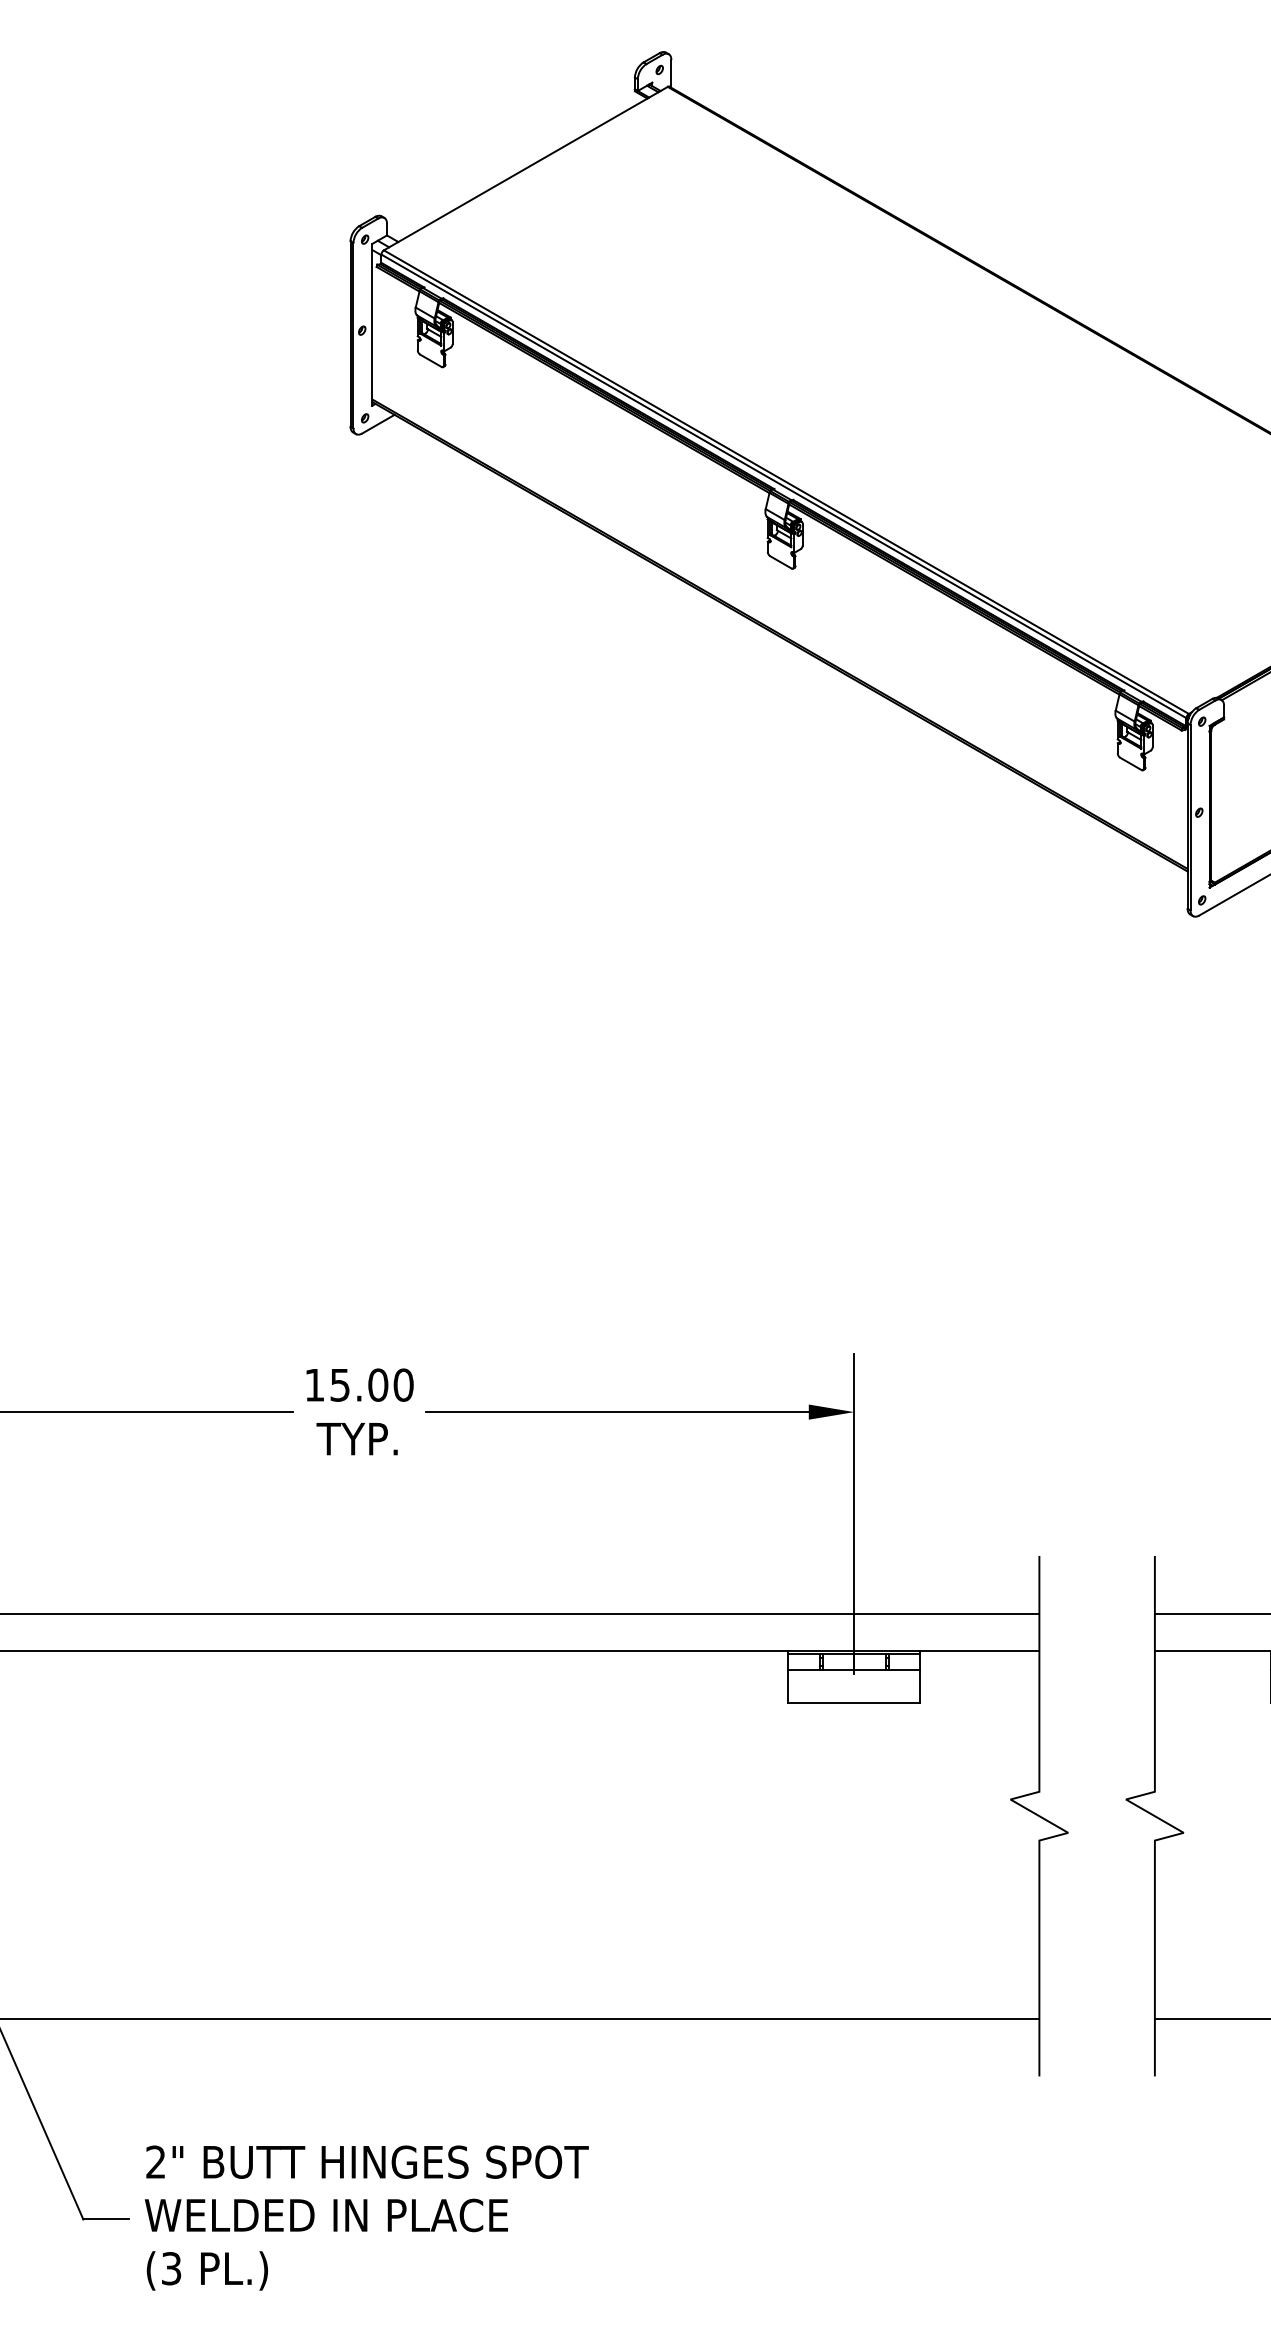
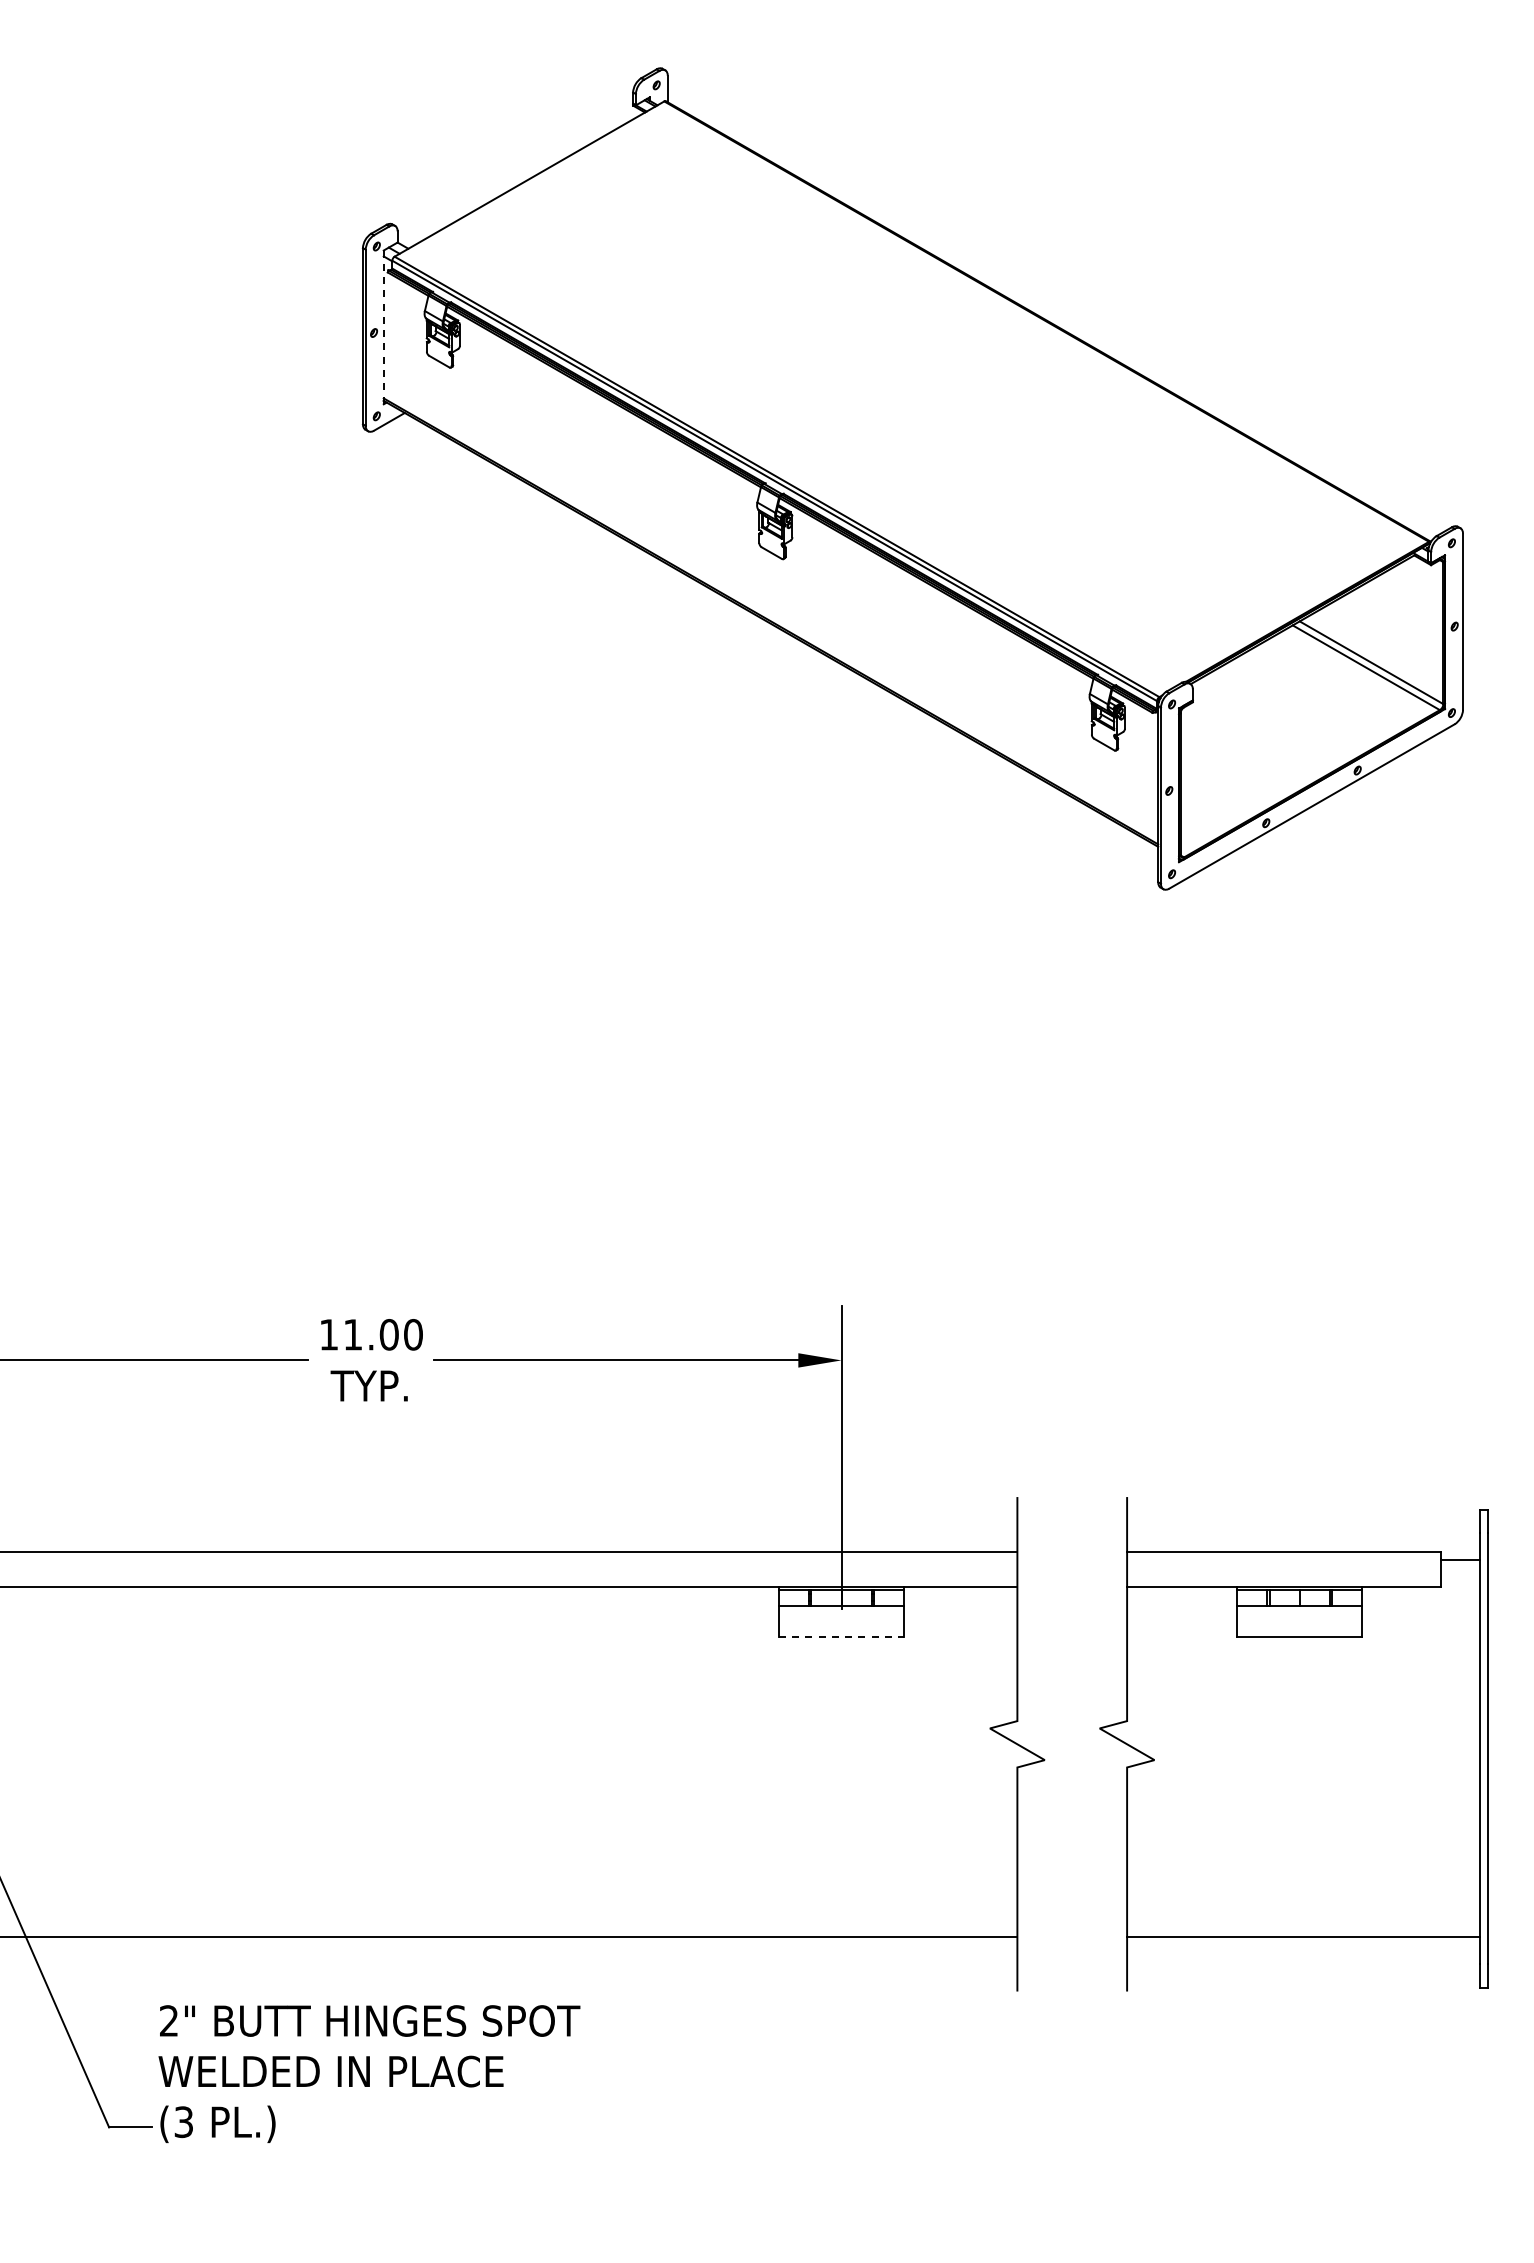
line: (372, 324) -> (383, 327), solid -> dashed
text: (339, 1384) -> (352, 1334), 15.00 -> 11.00
line: (854, 1702) -> (841, 1636), solid -> dashed
text: (366, 2217) -> (369, 2073), moved

